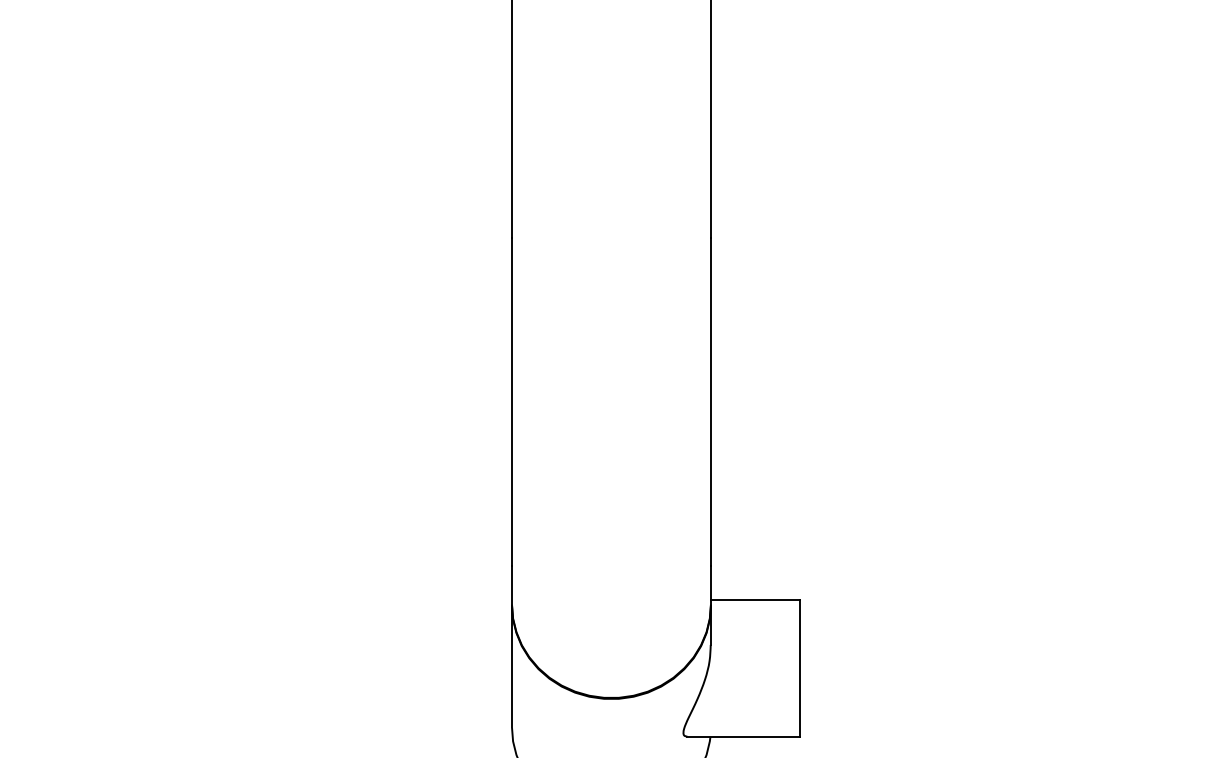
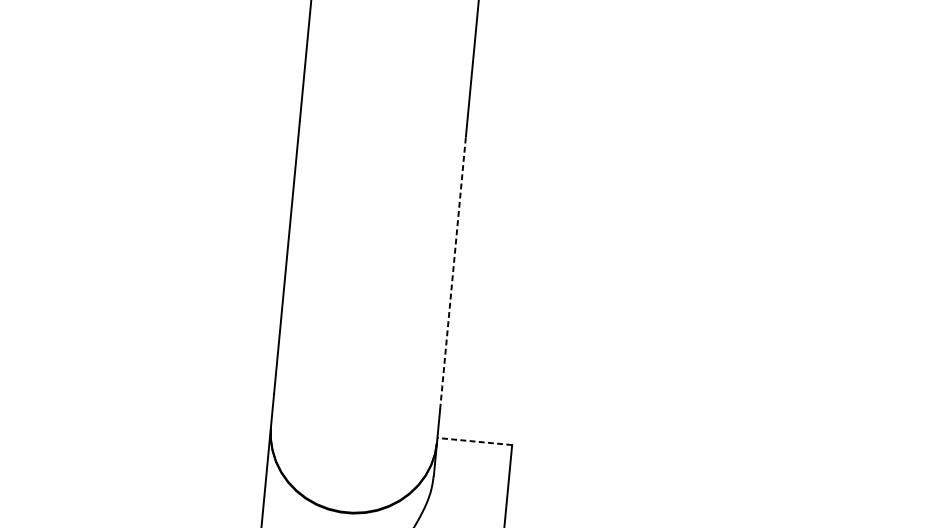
line: (710, 402) -> (452, 273), solid -> dashed
line: (755, 599) -> (474, 441), solid -> dashed

